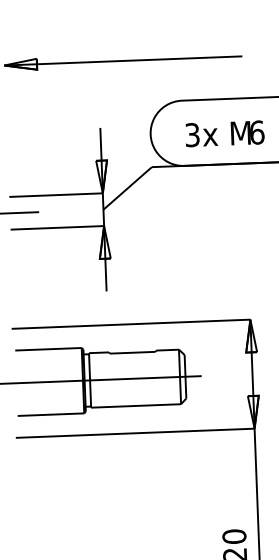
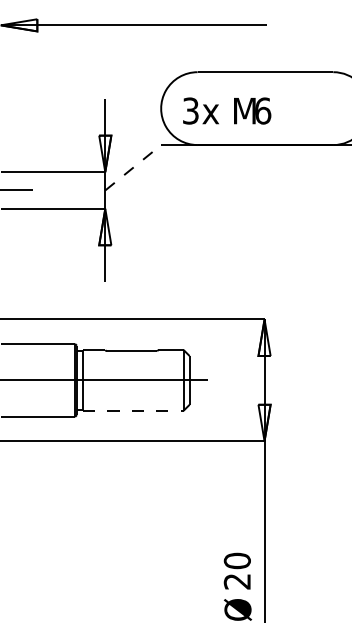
text: (225, 133) -> (227, 110), moved
line: (127, 188) -> (133, 167), solid -> dashed
line: (136, 405) -> (133, 410), solid -> dashed

